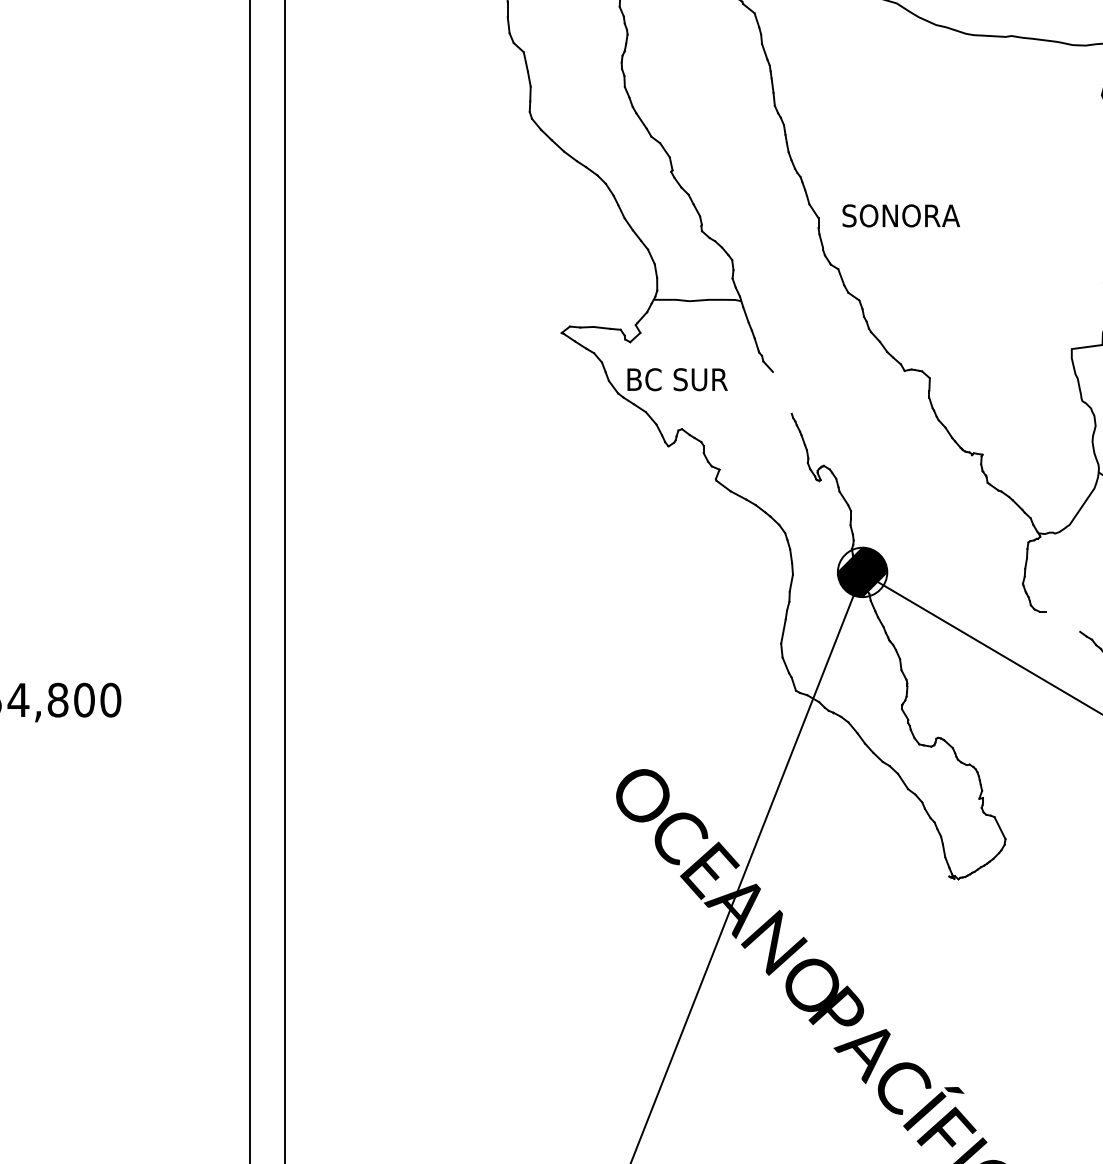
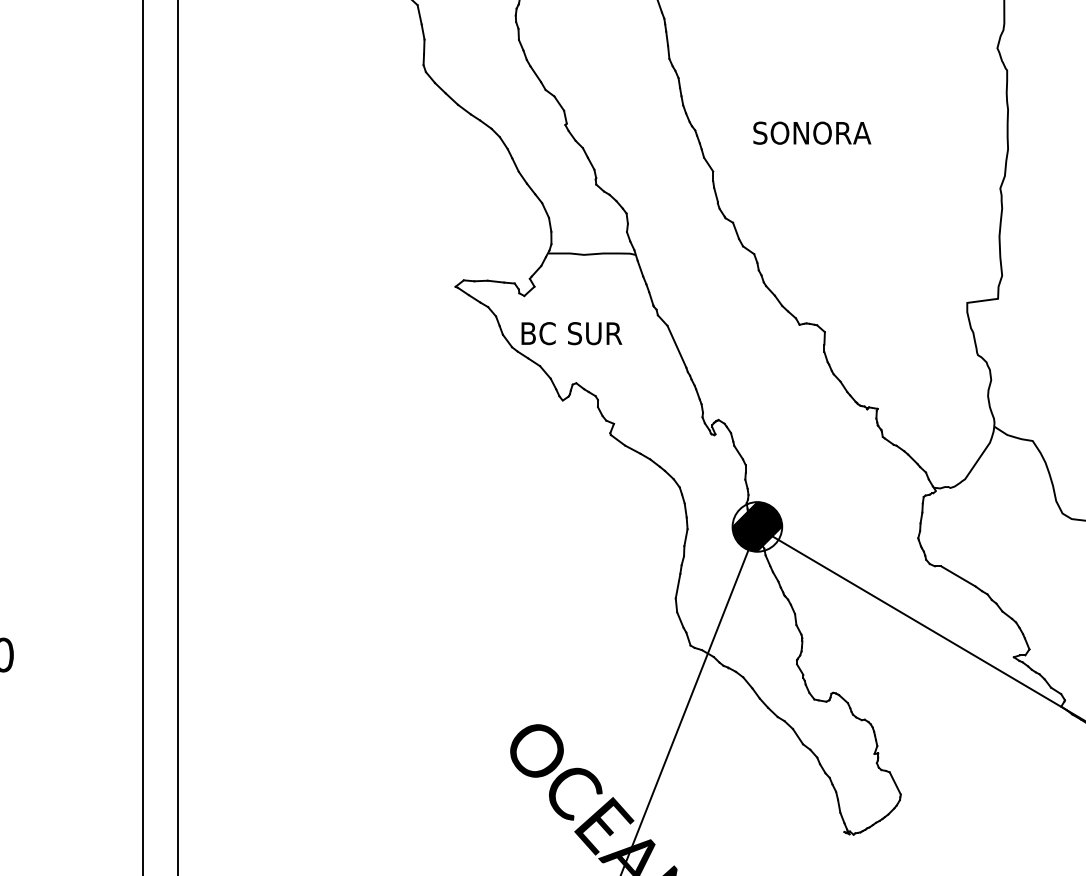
text: (901, 215) -> (812, 132), moved
line: (781, 392) -> (676, 346), added
line: (1062, 621) -> (957, 576), added

